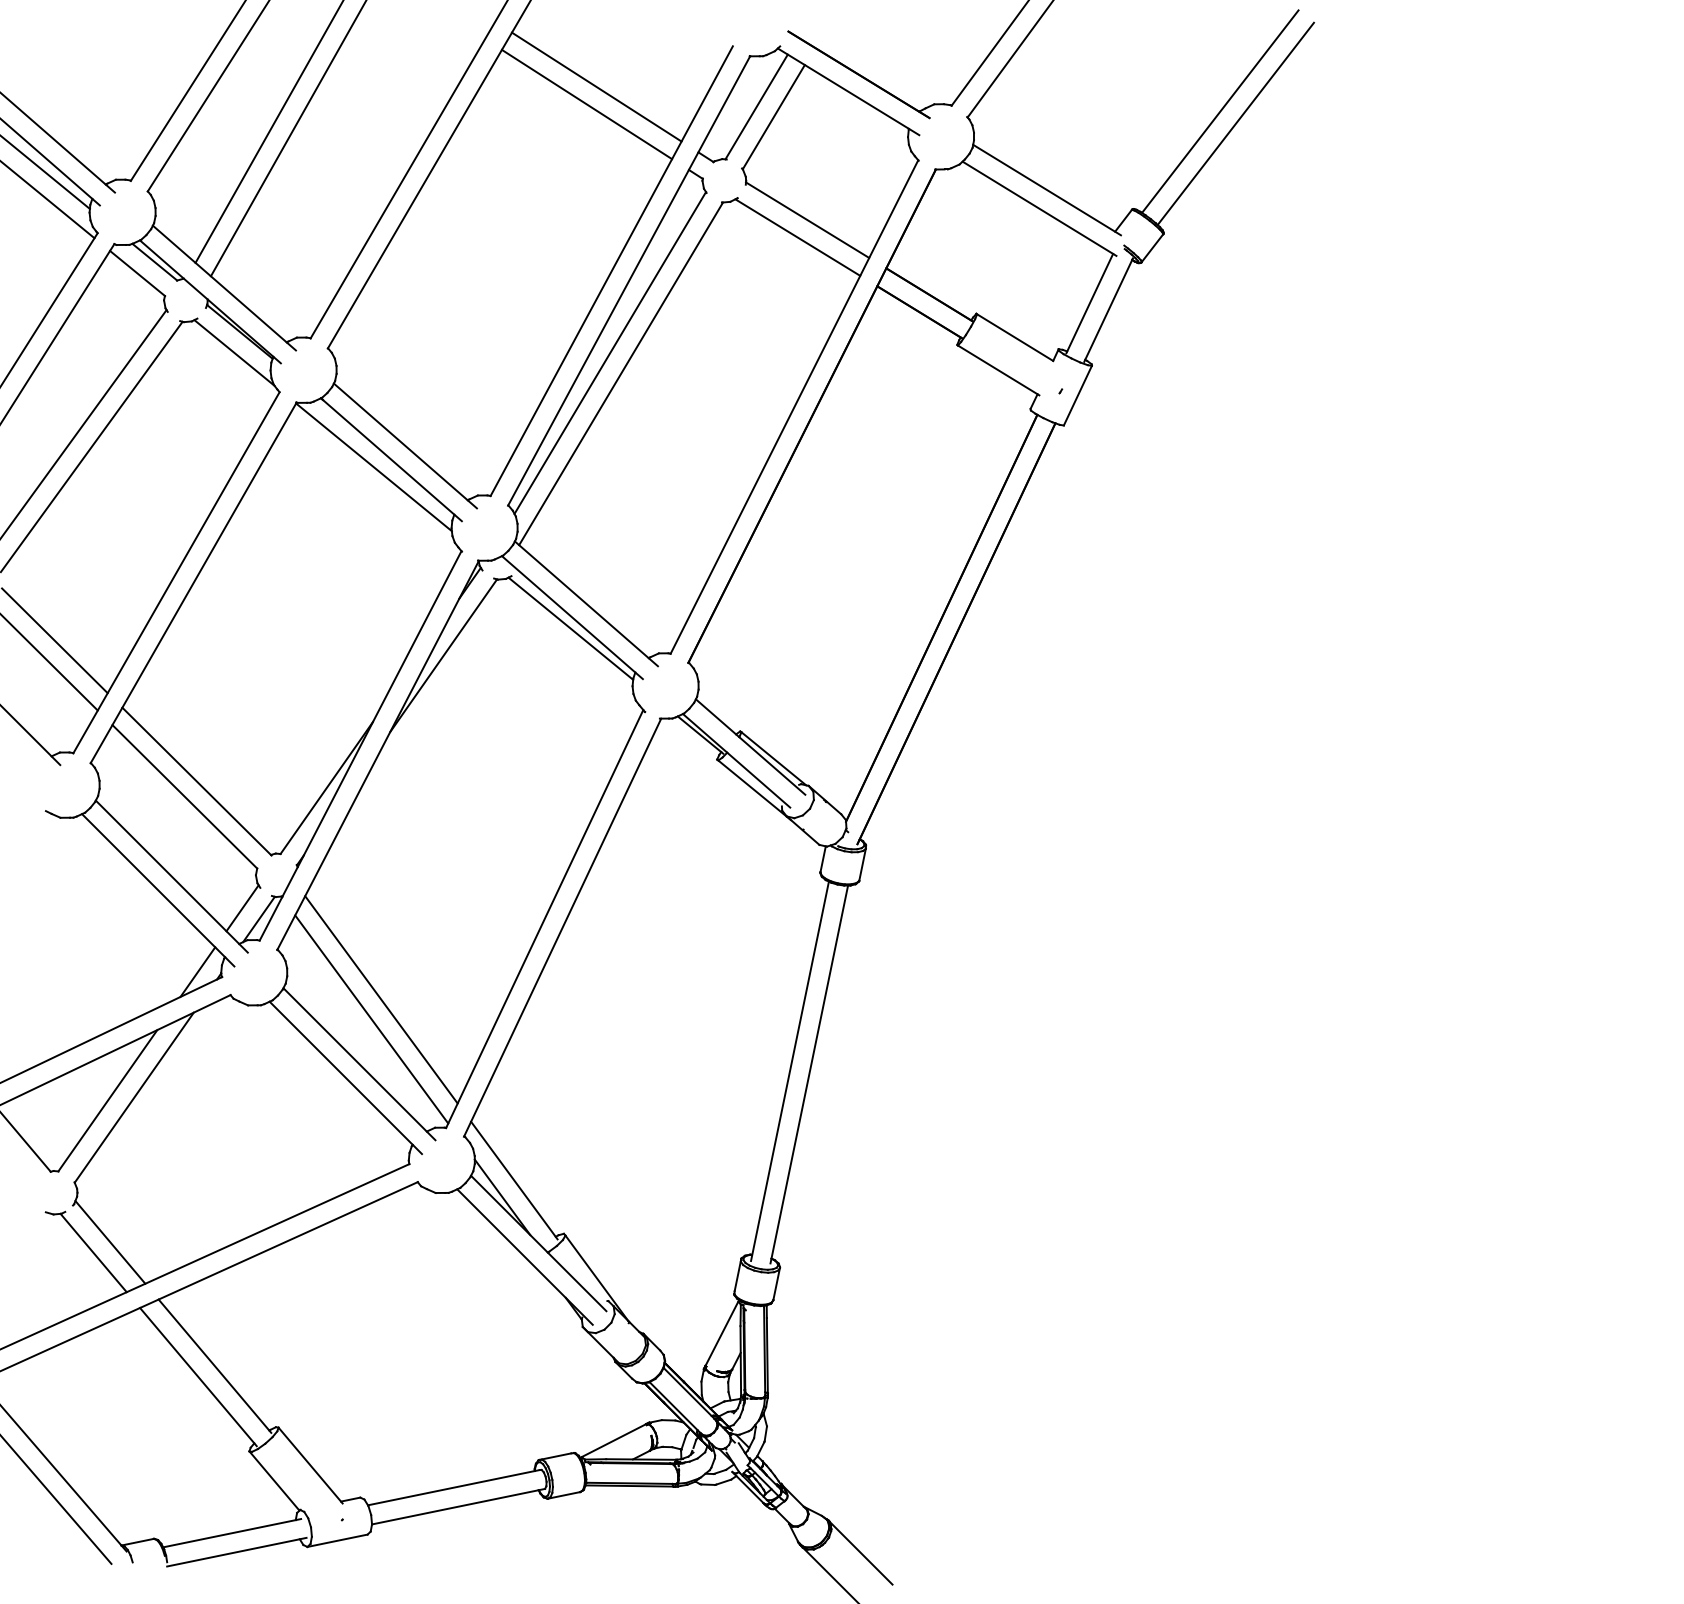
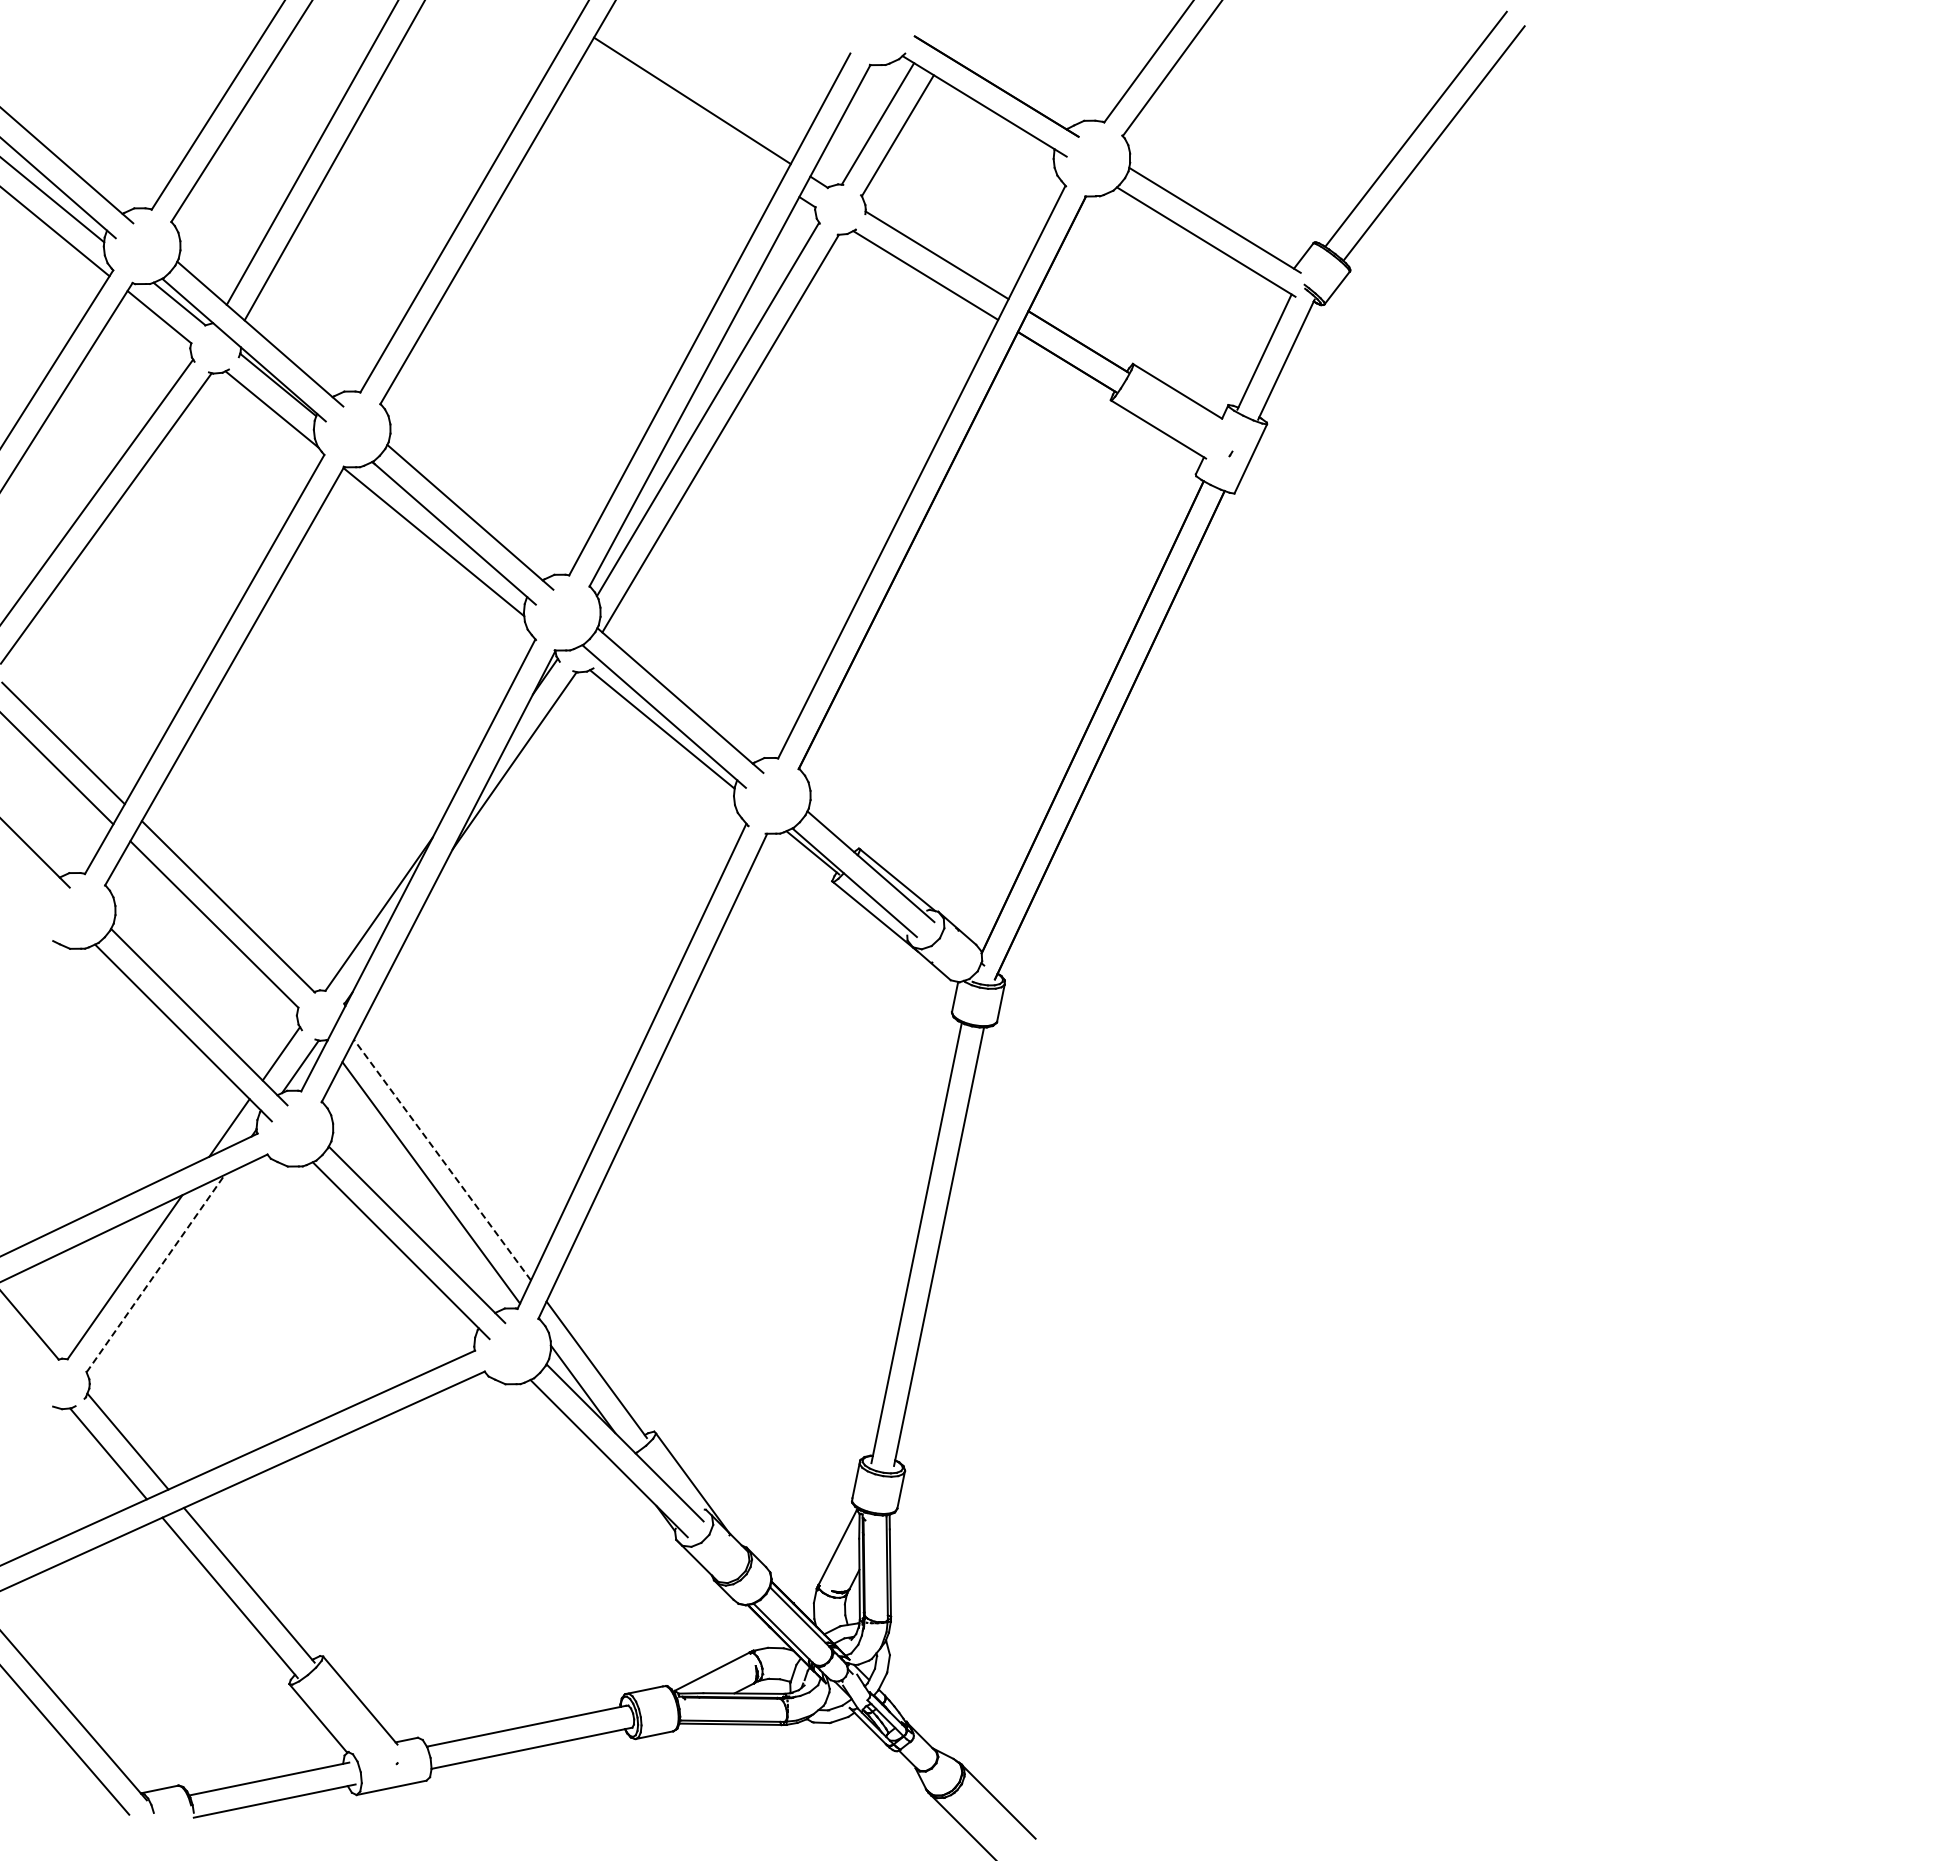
line: (586, 104) -> (680, 120), removed
line: (381, 999) -> (442, 1159), solid -> dashed
line: (134, 1097) -> (155, 1273), solid -> dashed

